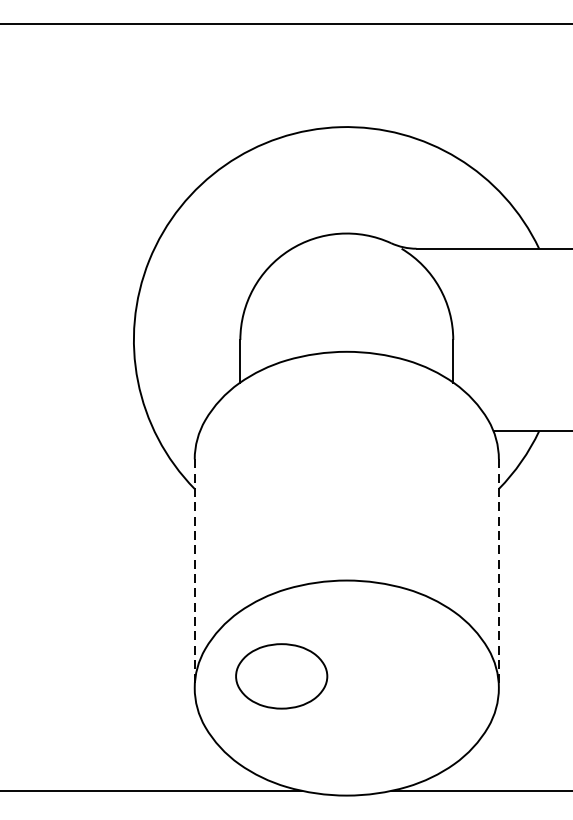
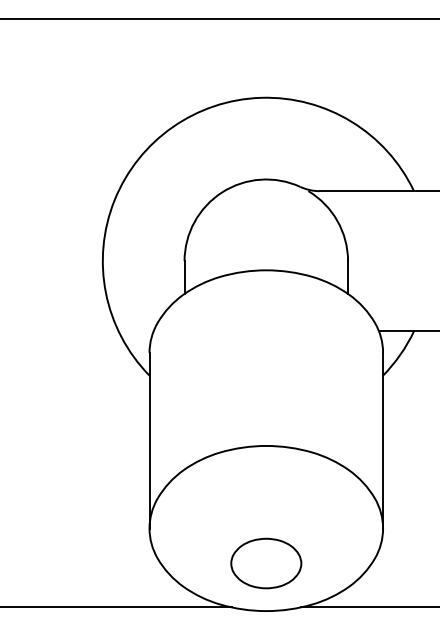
line: (194, 573) -> (149, 440), dashed -> solid
line: (499, 573) -> (383, 440), dashed -> solid
part: (281, 676) -> (266, 563), moved

